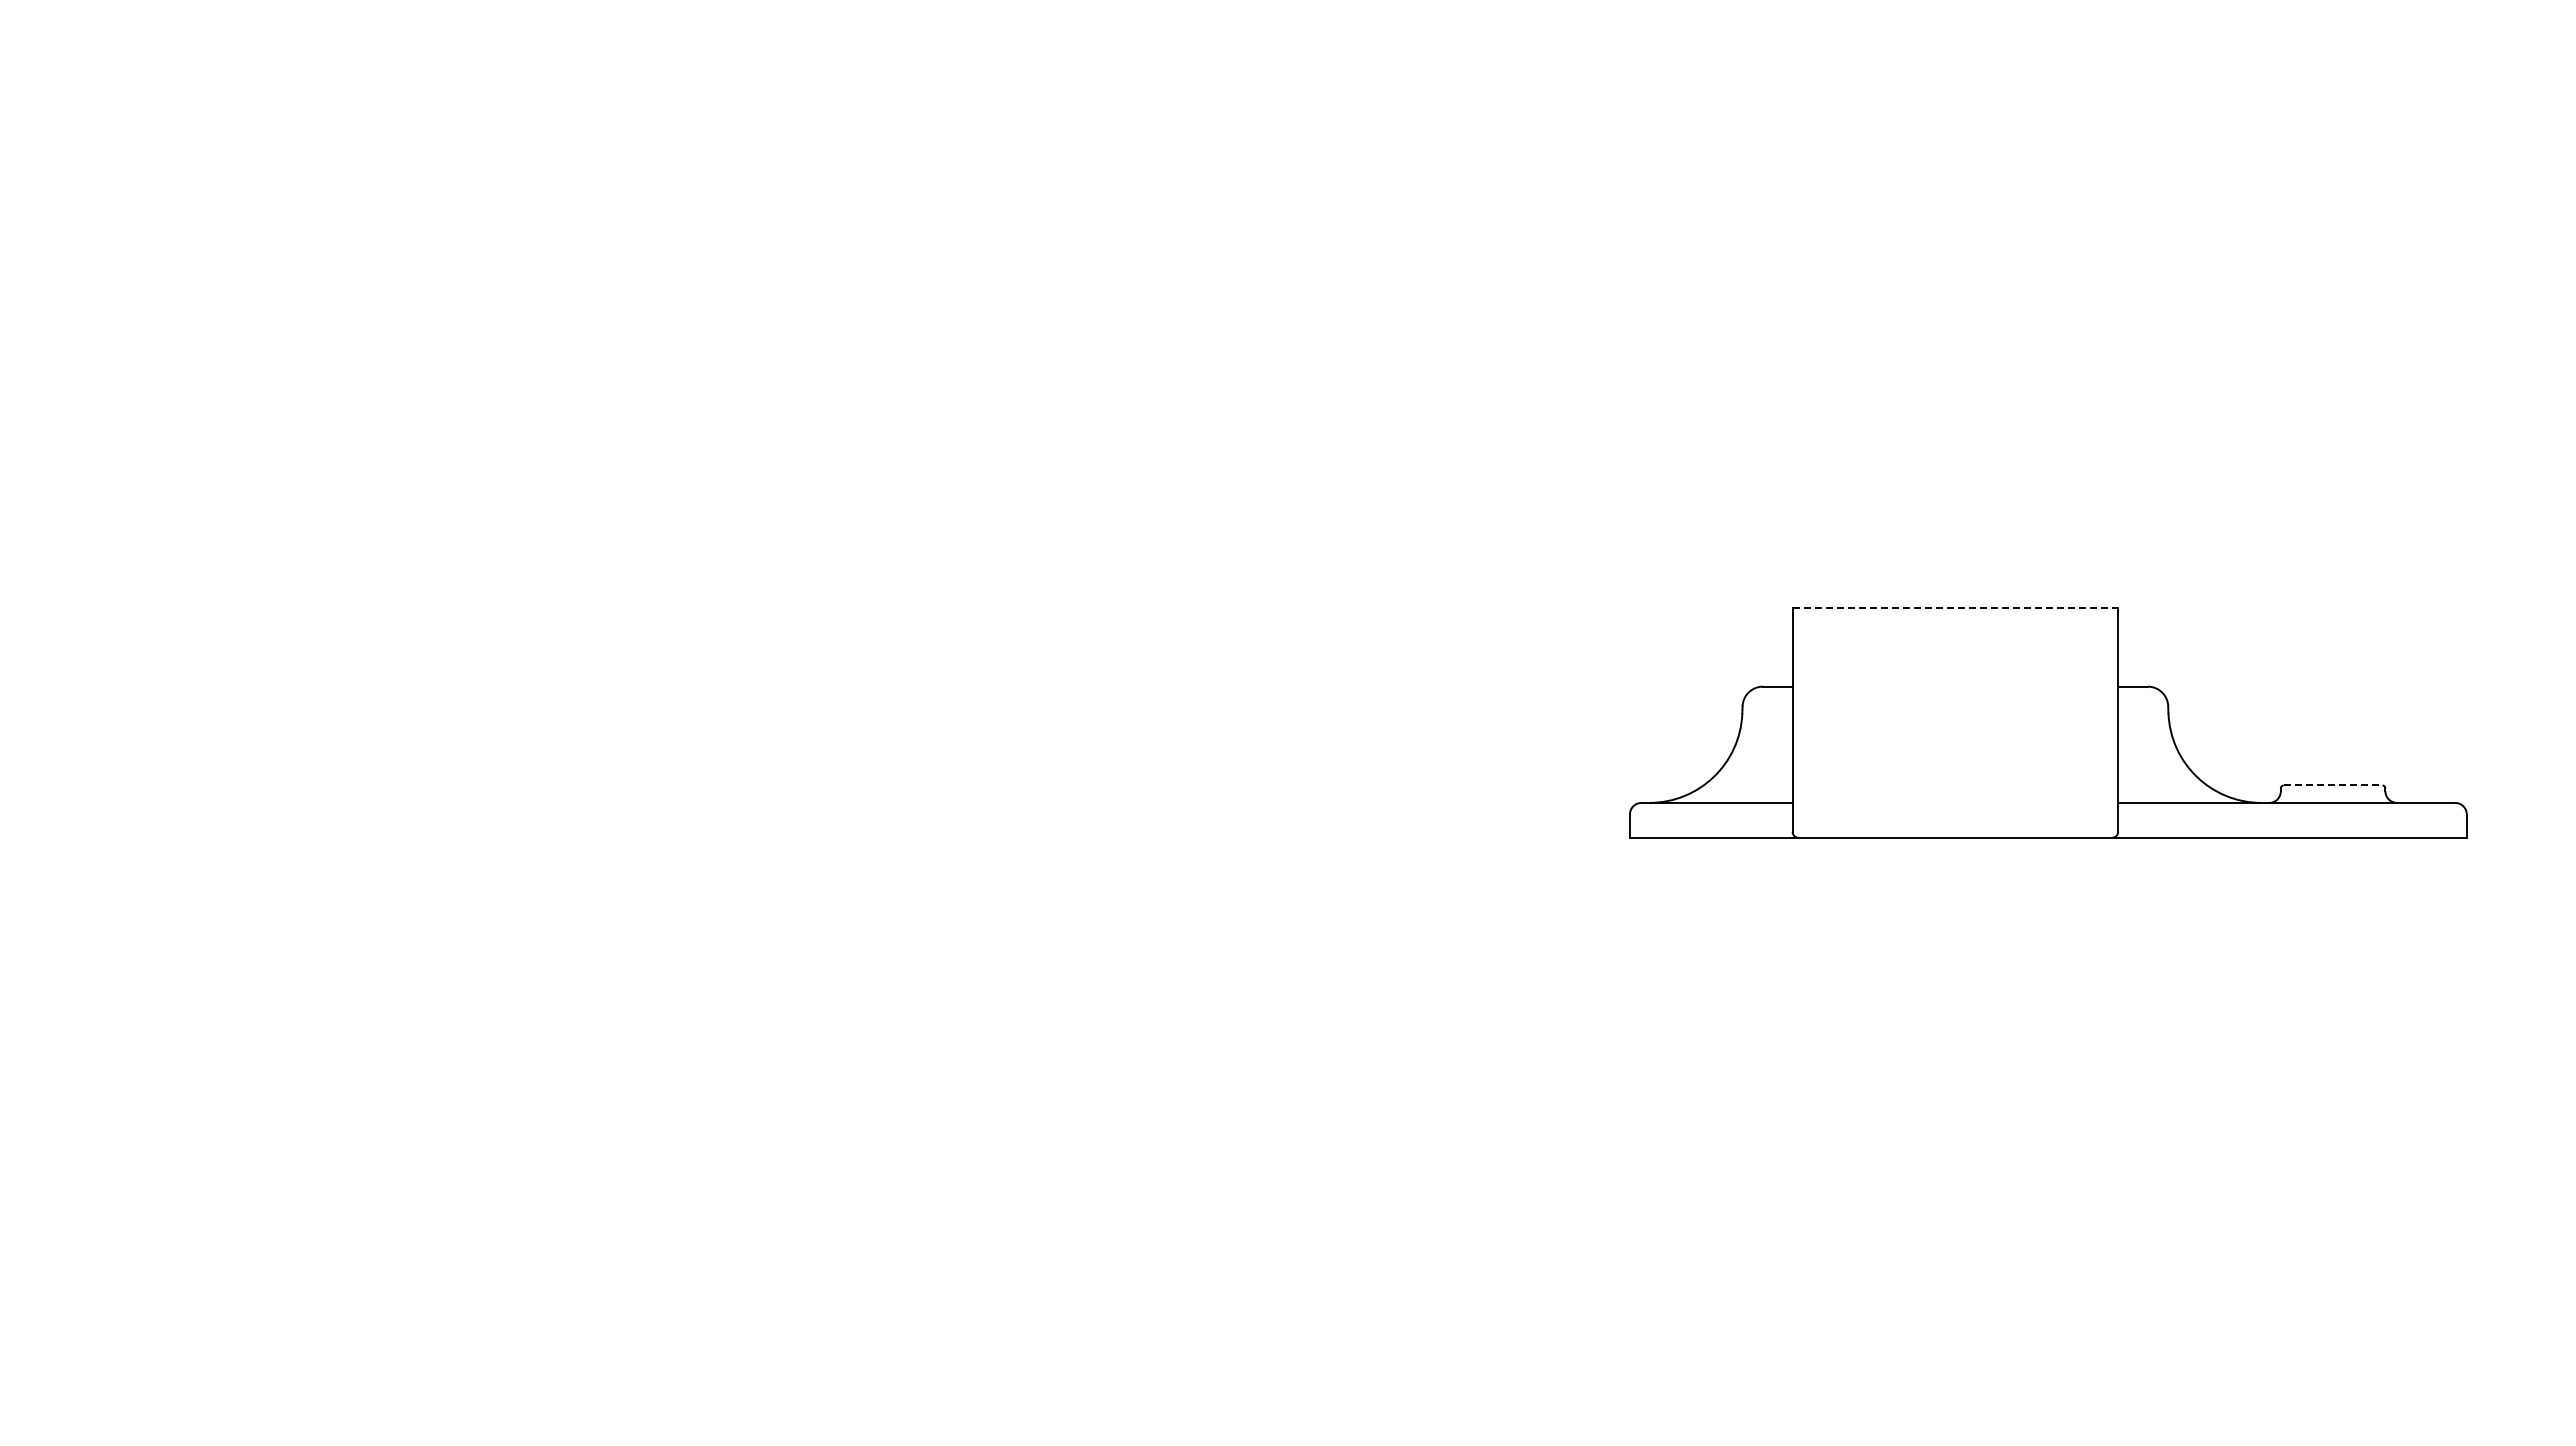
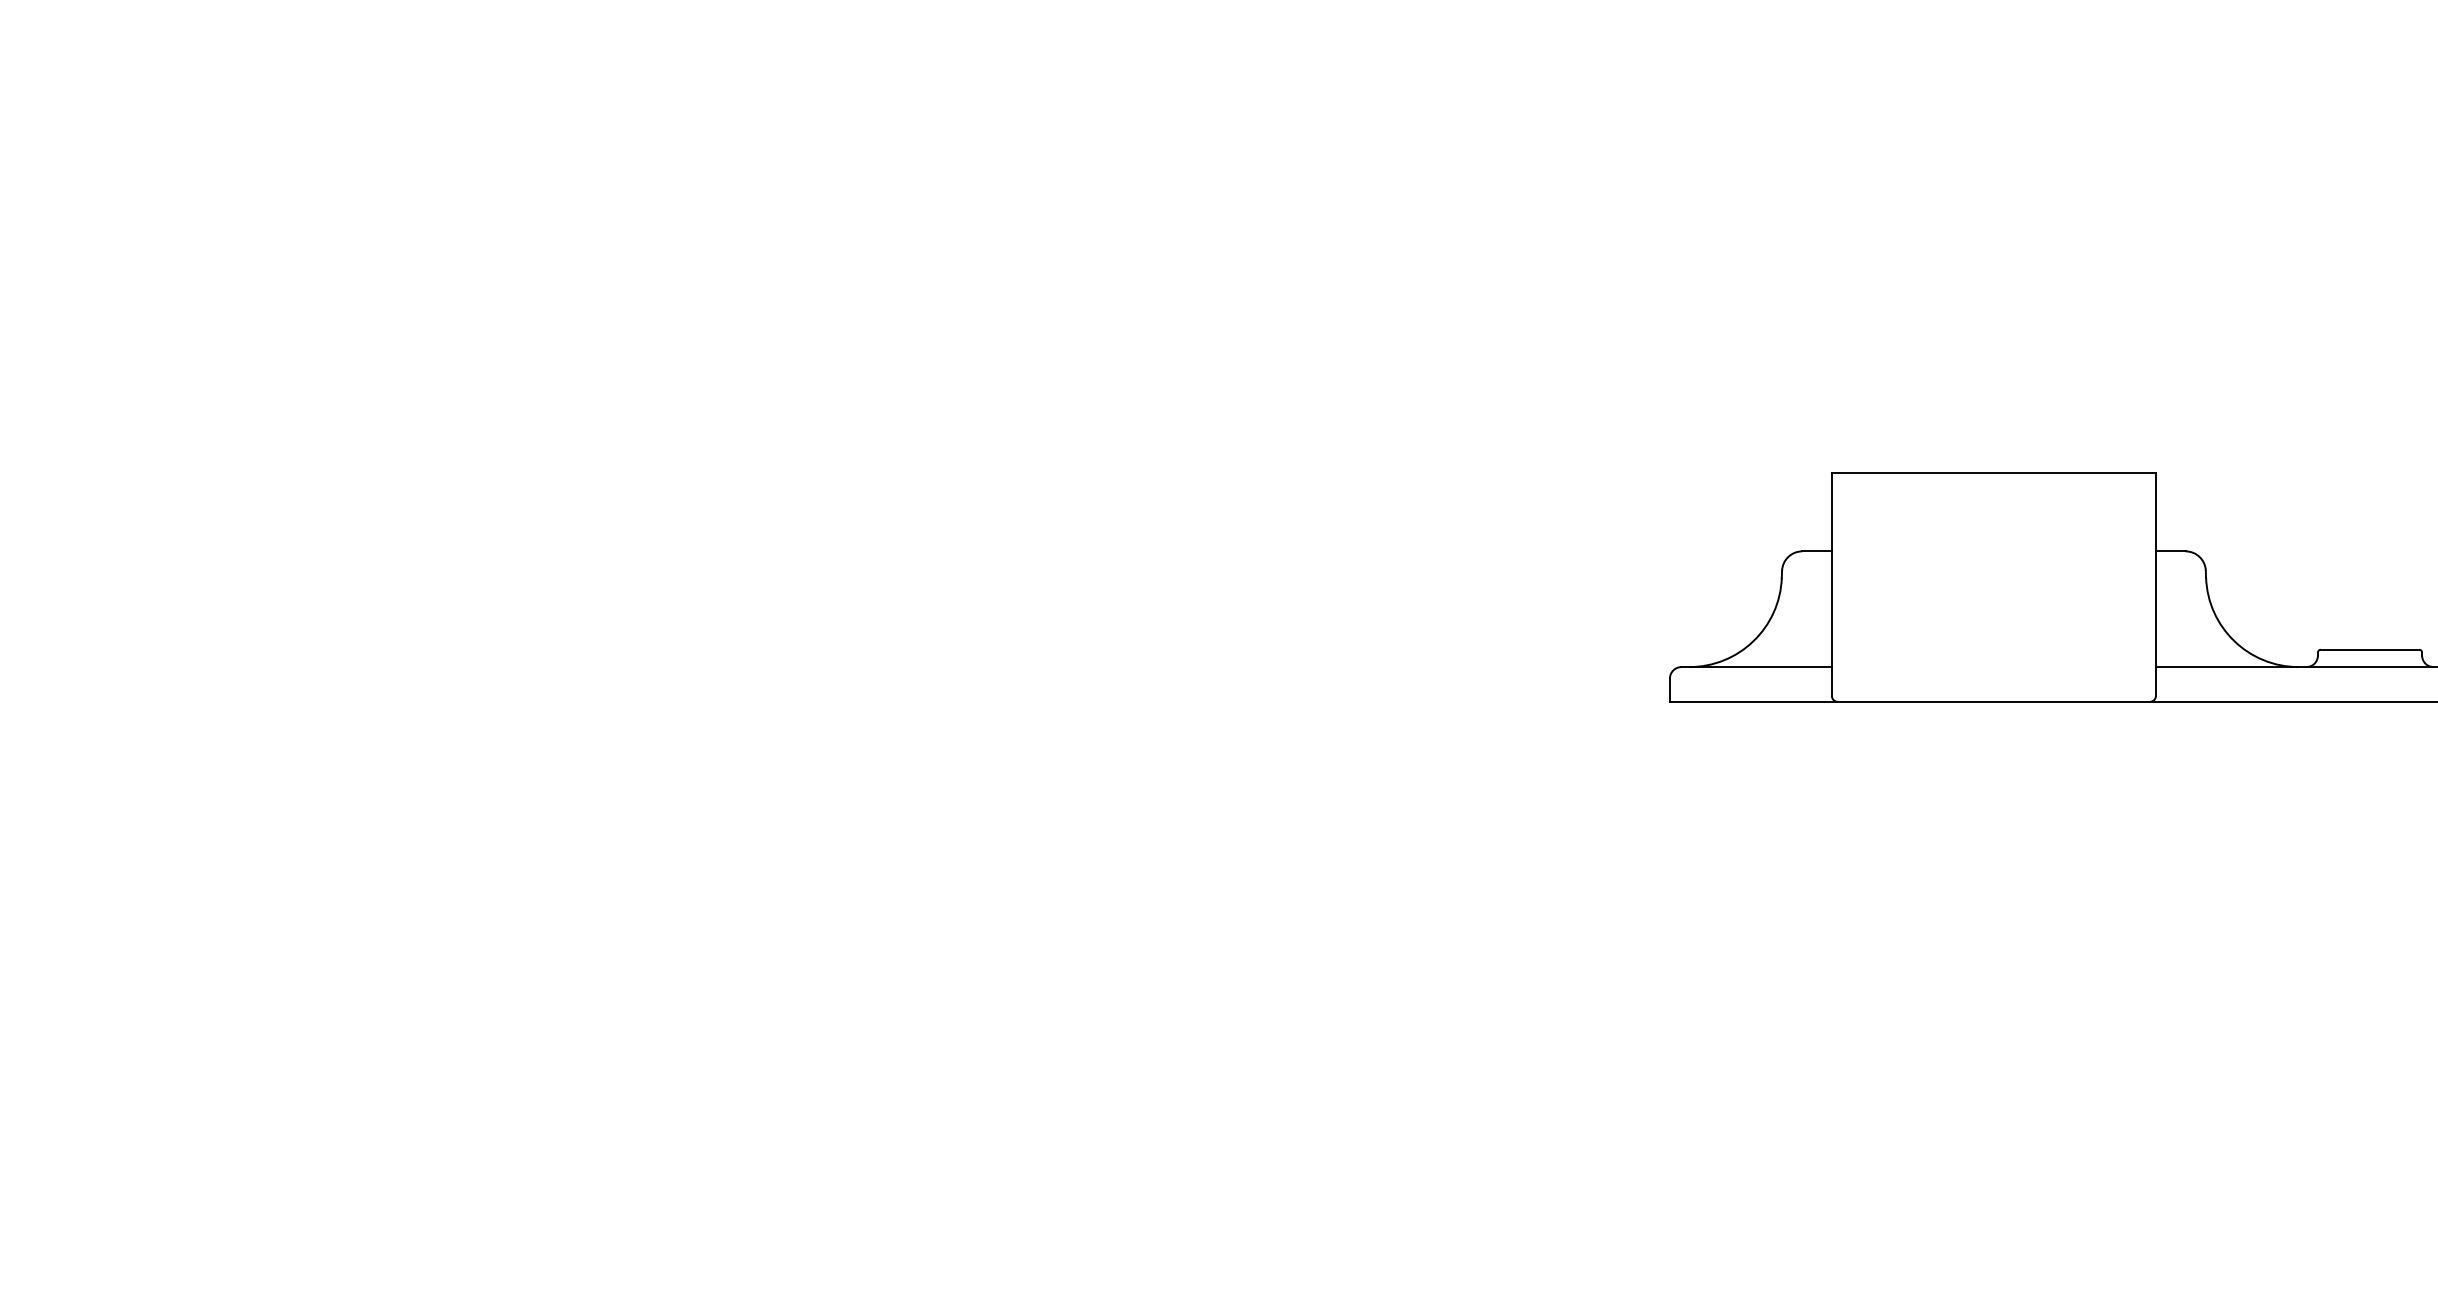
line: (1955, 608) -> (1994, 473), dashed -> solid
line: (2333, 785) -> (2370, 649), dashed -> solid

